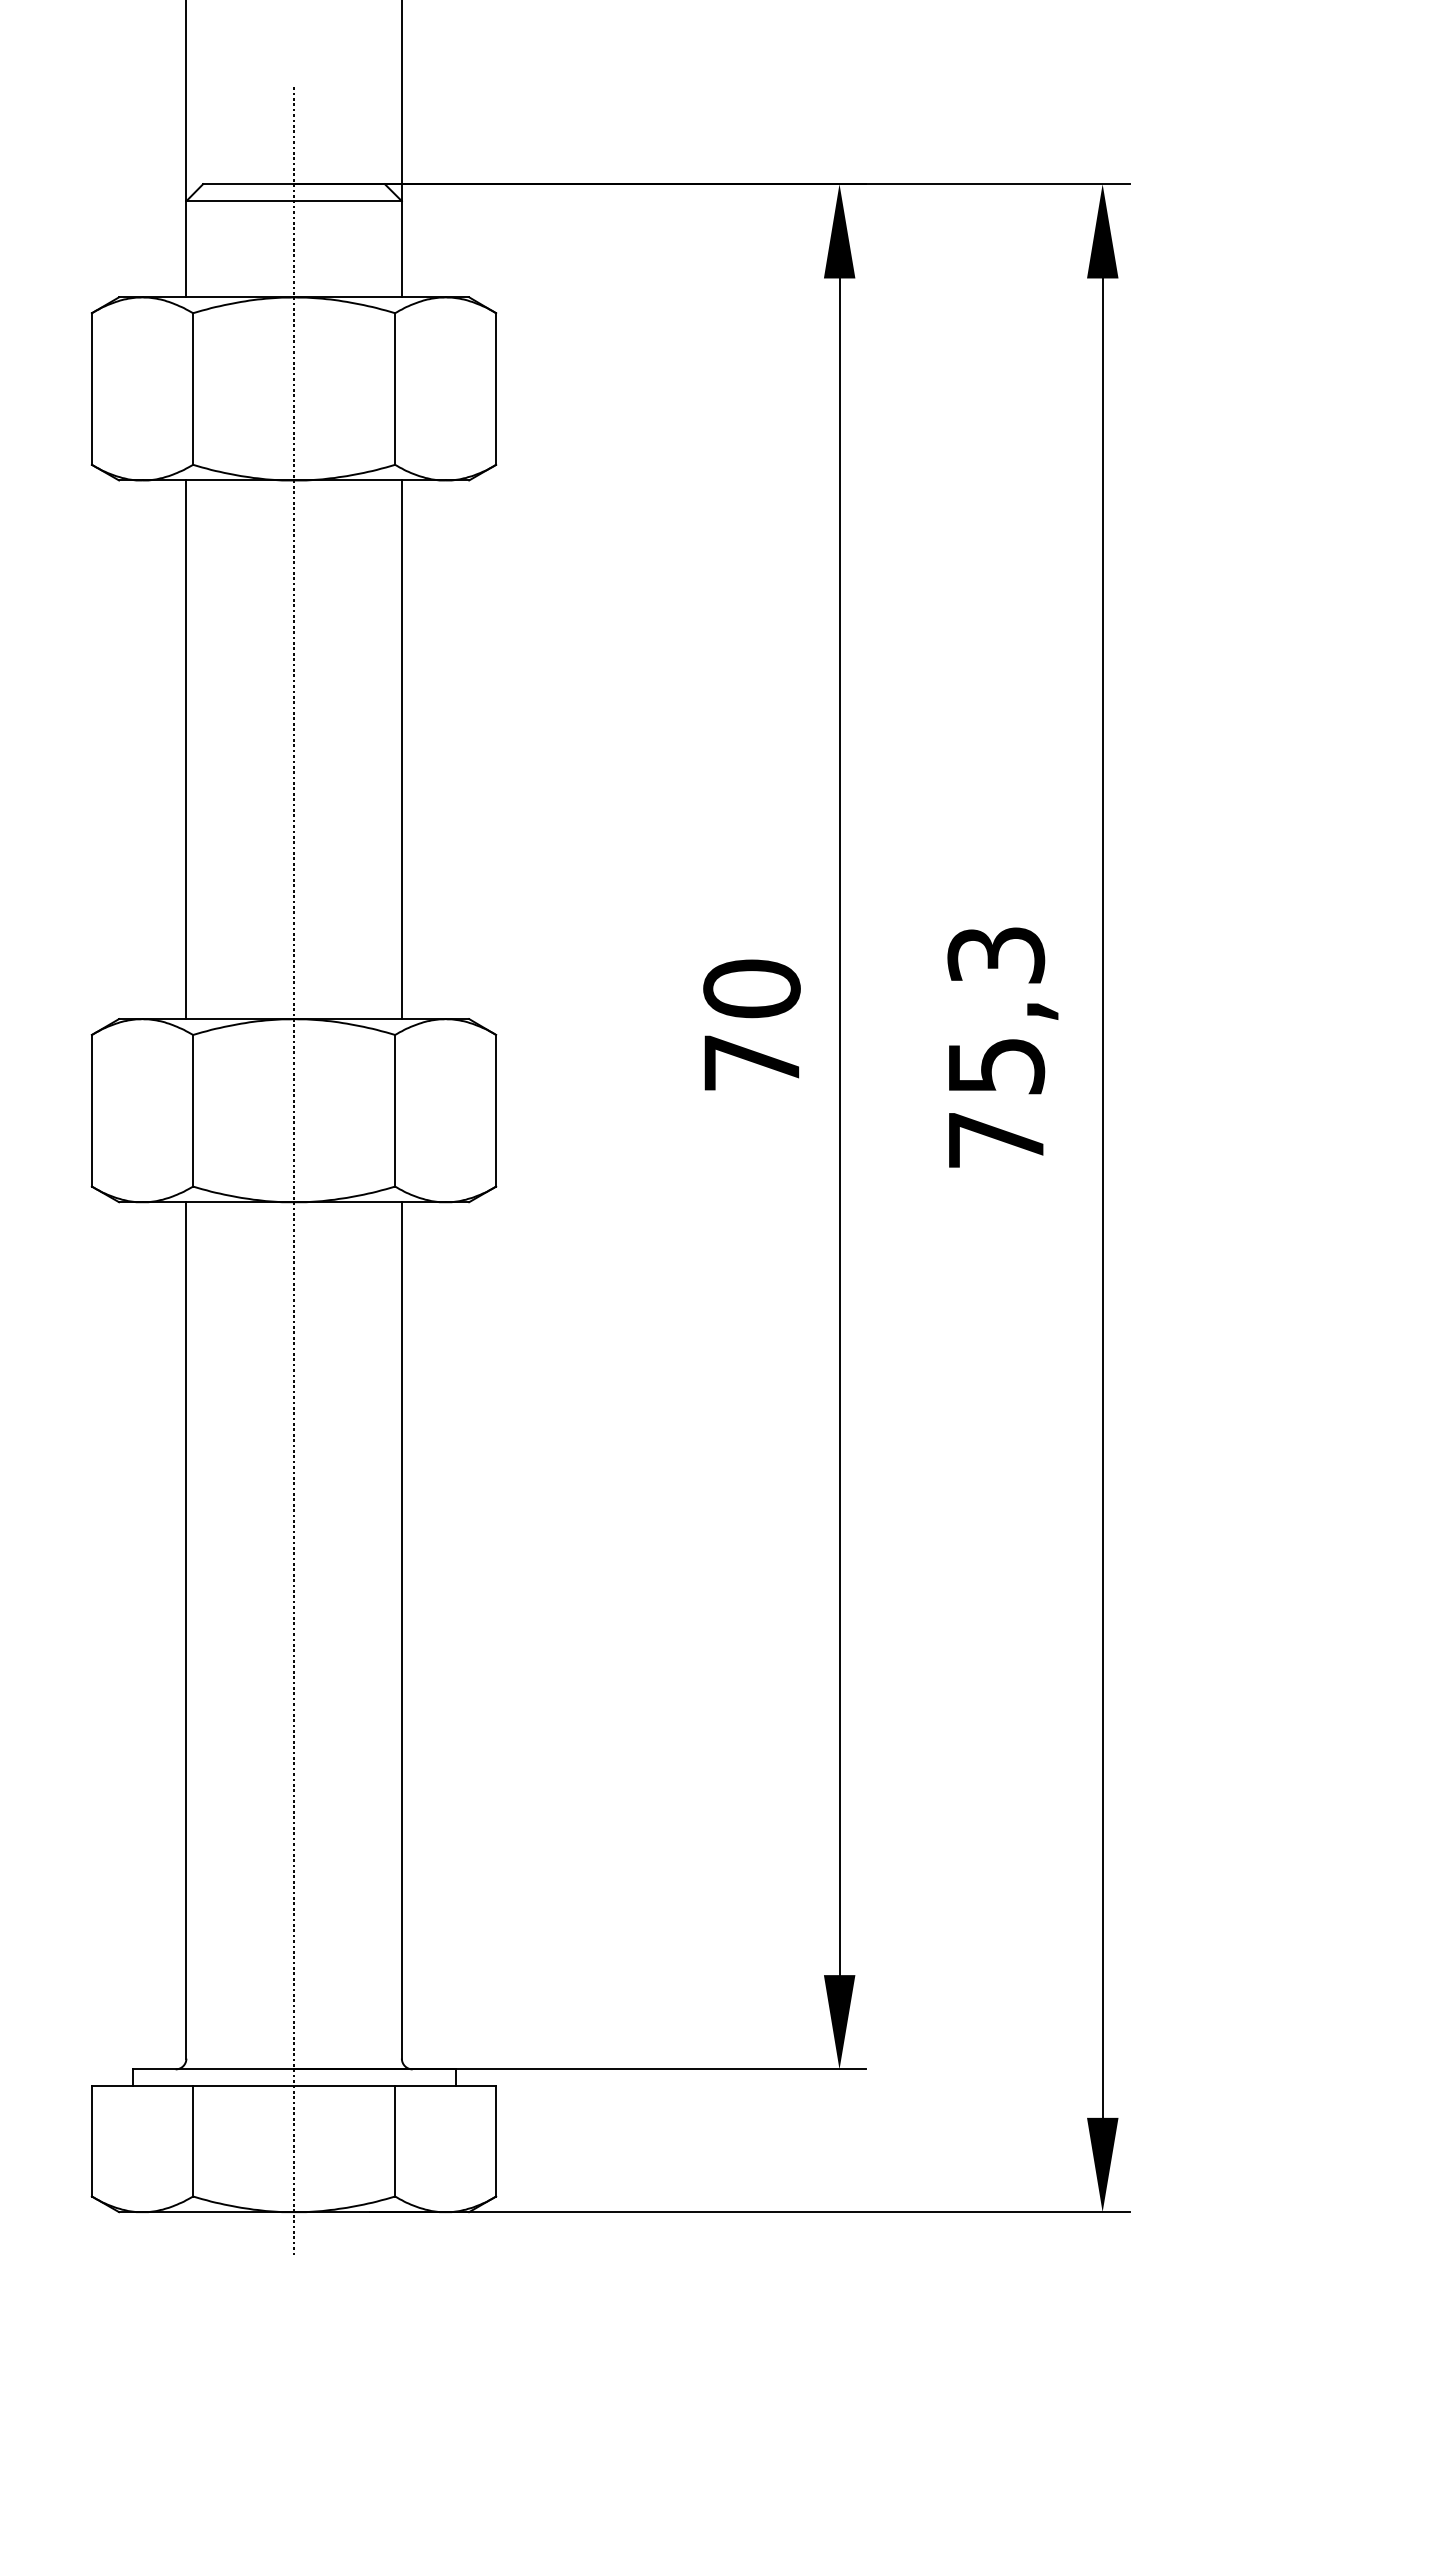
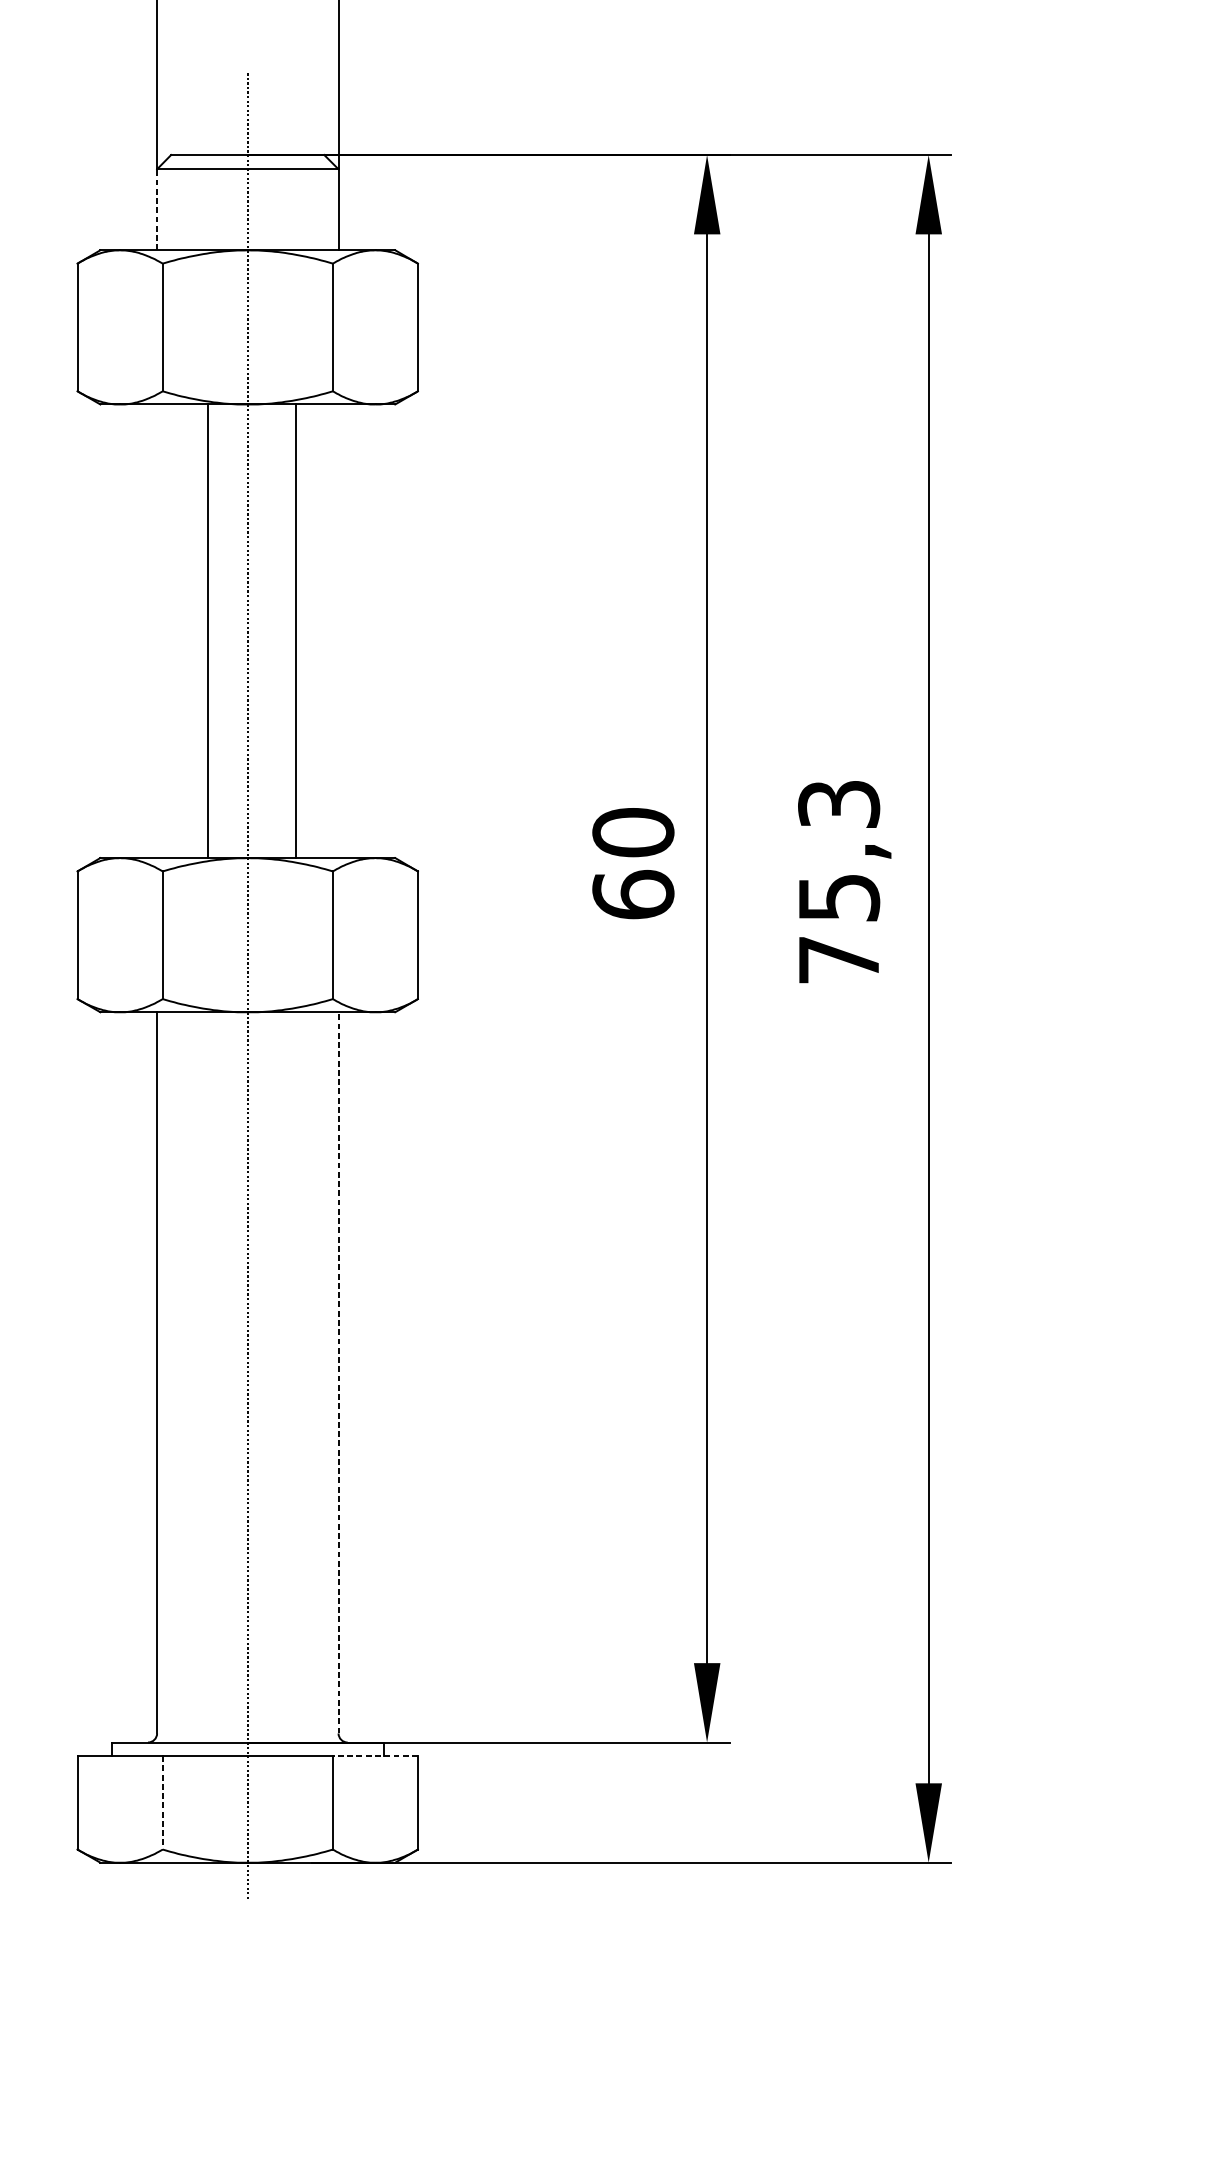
line: (186, 248) -> (157, 209), solid -> dashed
line: (186, 749) -> (207, 631), moved
line: (401, 749) -> (295, 631), moved
text: (751, 1062) -> (632, 894), 70 -> 60
line: (401, 1629) -> (338, 1372), solid -> dashed
line: (445, 2085) -> (375, 1756), solid -> dashed
line: (193, 2141) -> (163, 1803), solid -> dashed

